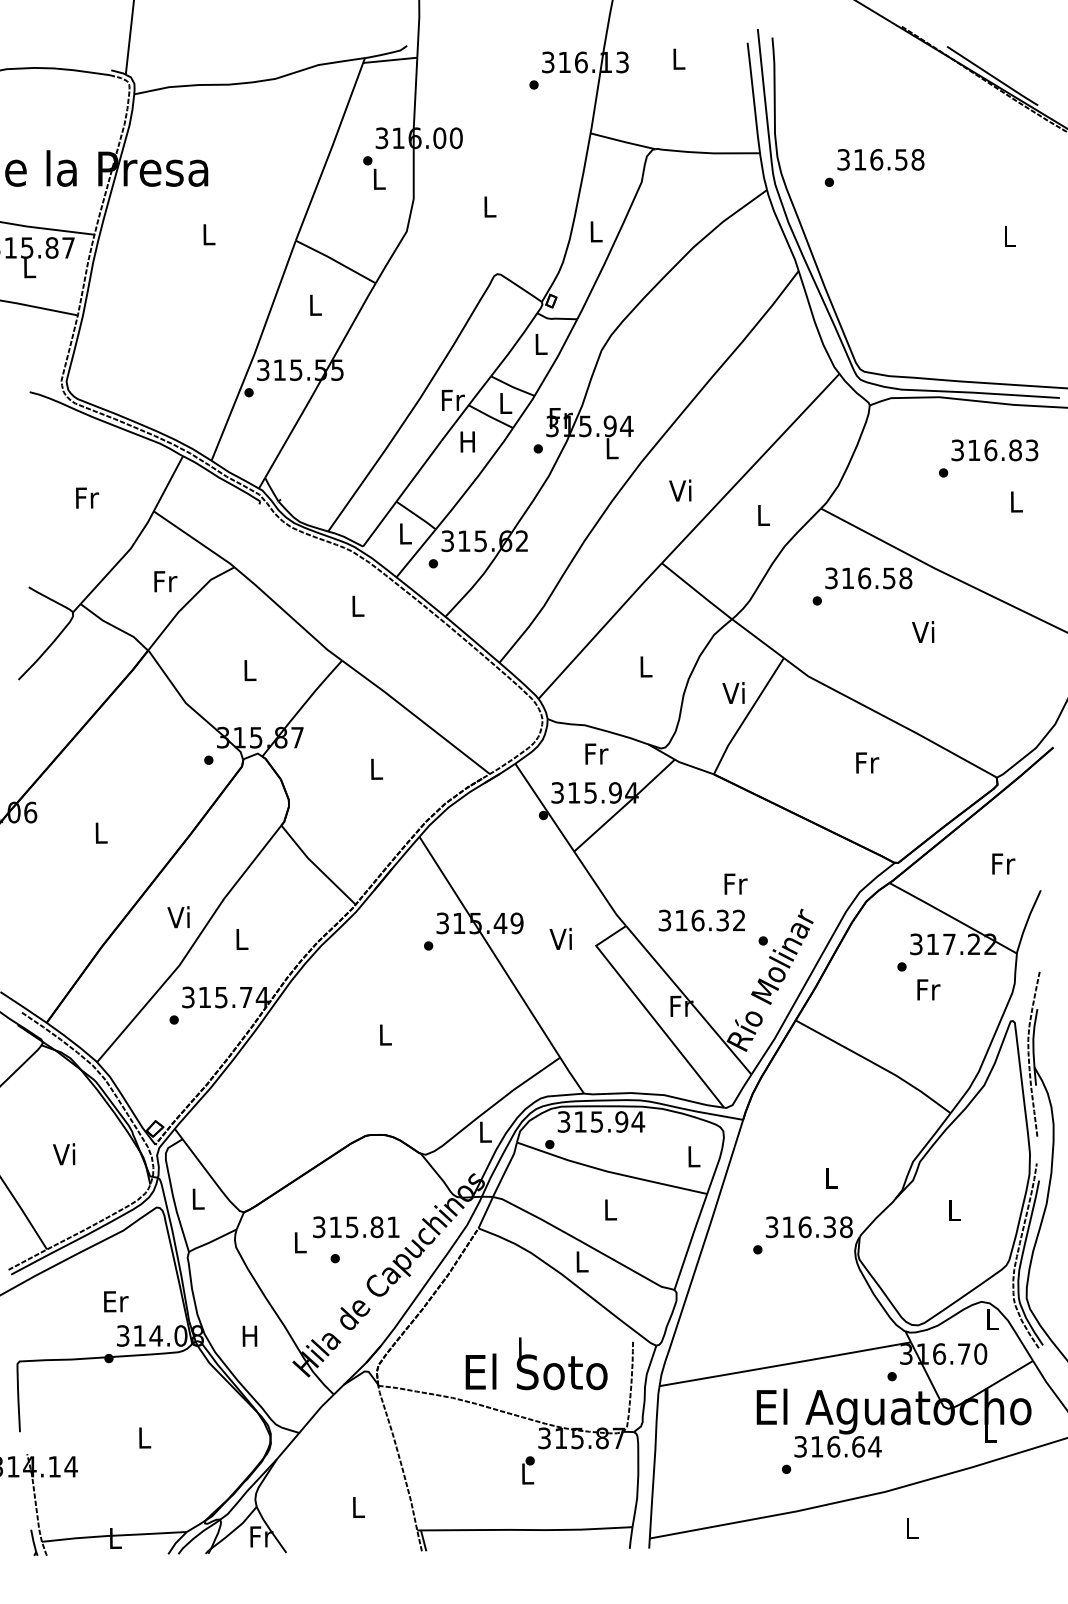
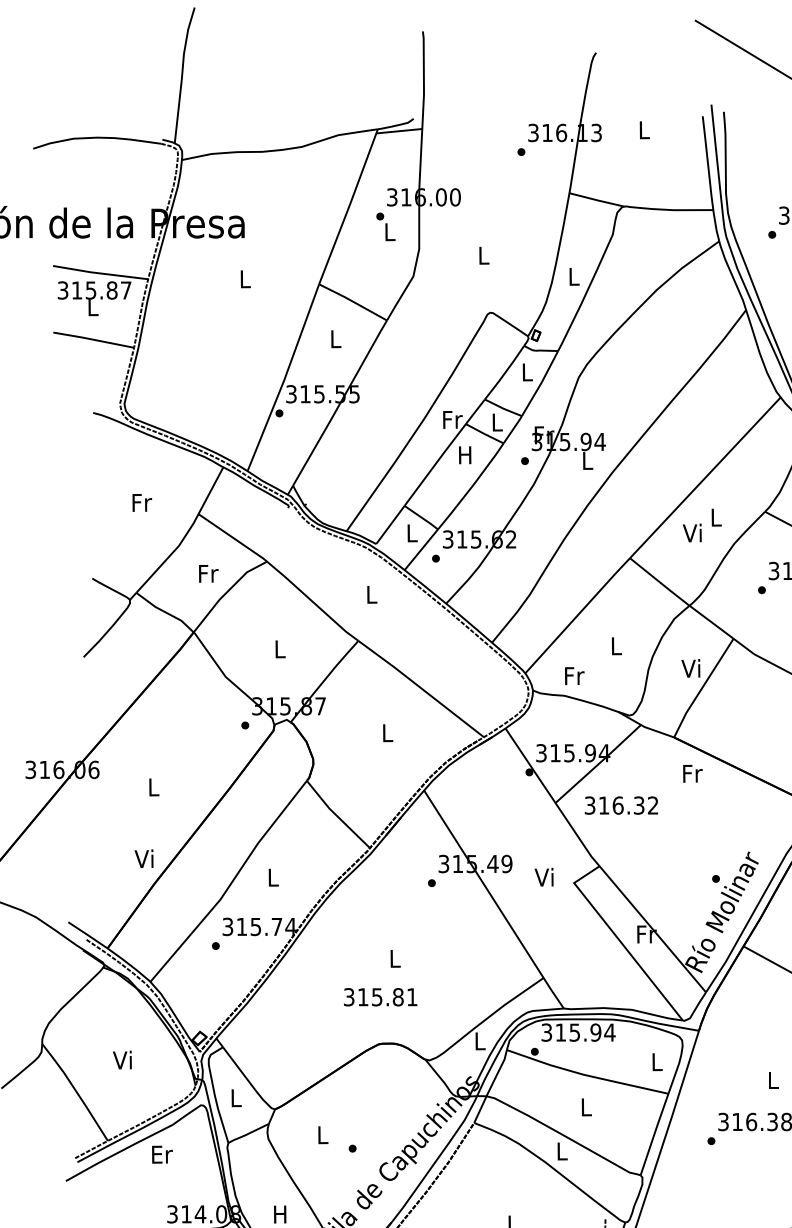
text: (680, 490) -> (692, 532), moved
text: (596, 753) -> (574, 675), moved
text: (735, 883) -> (692, 773), moved
text: (178, 917) -> (143, 859), moved
text: (701, 920) -> (621, 805), moved
text: (356, 1227) -> (380, 997), moved
text: (116, 1301) -> (162, 1154), moved

